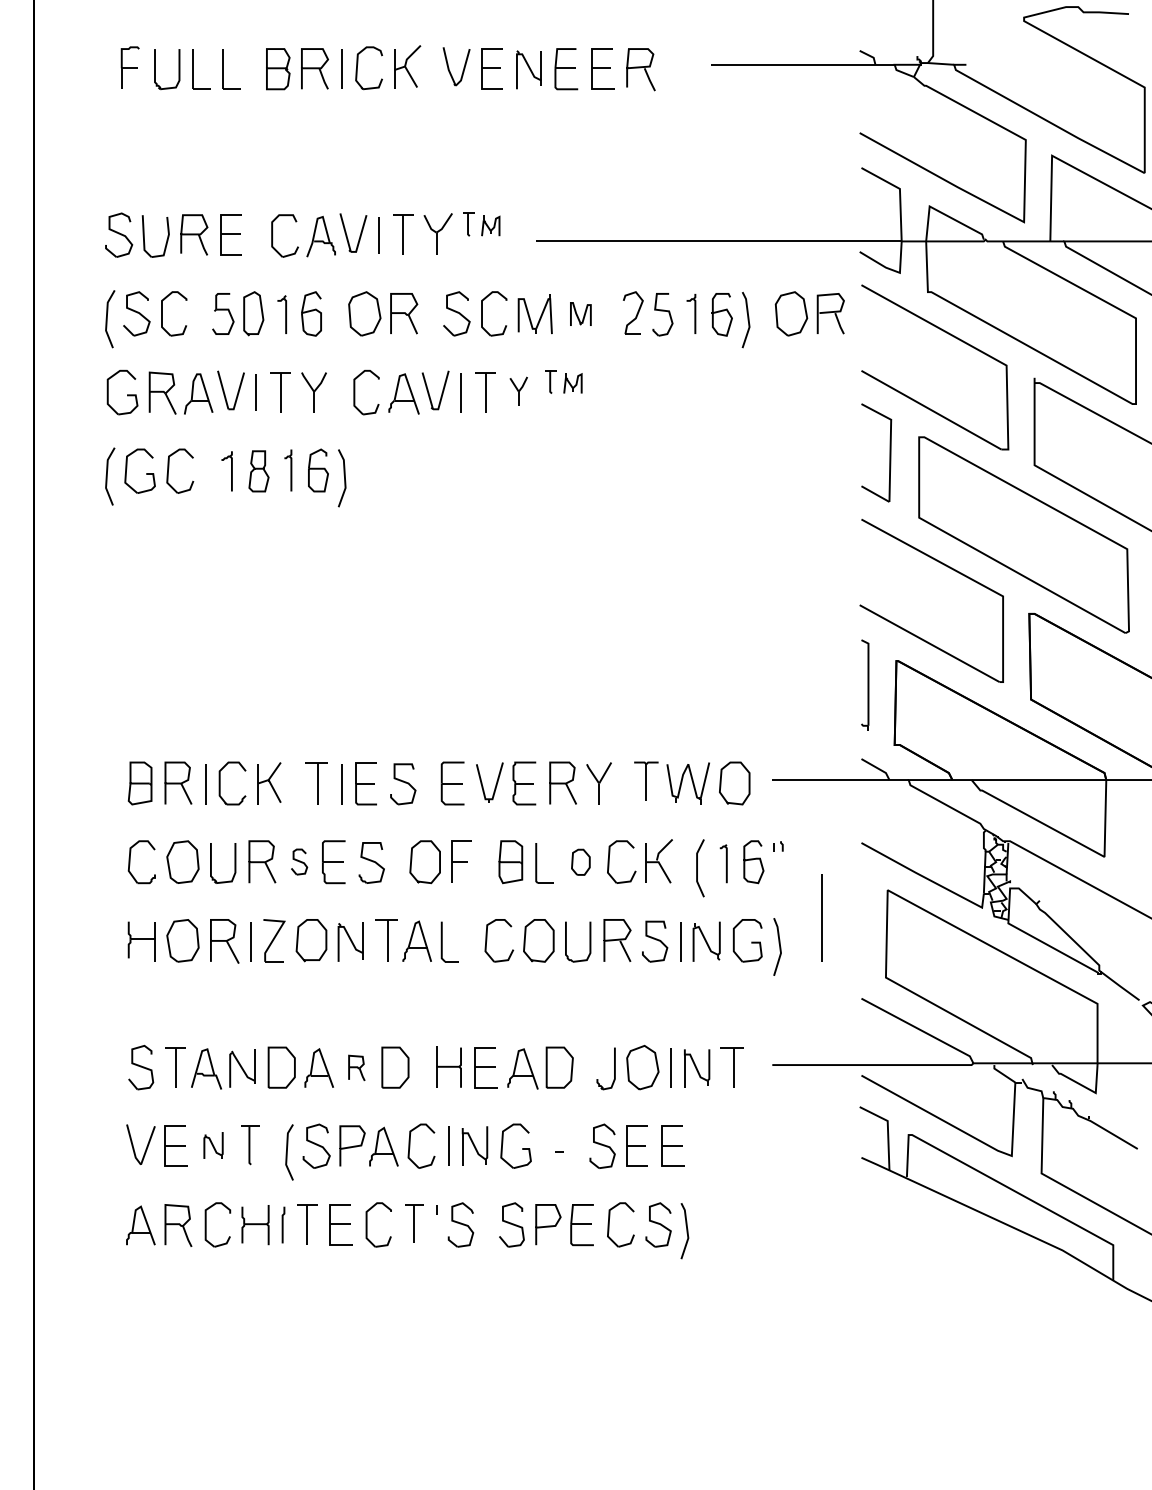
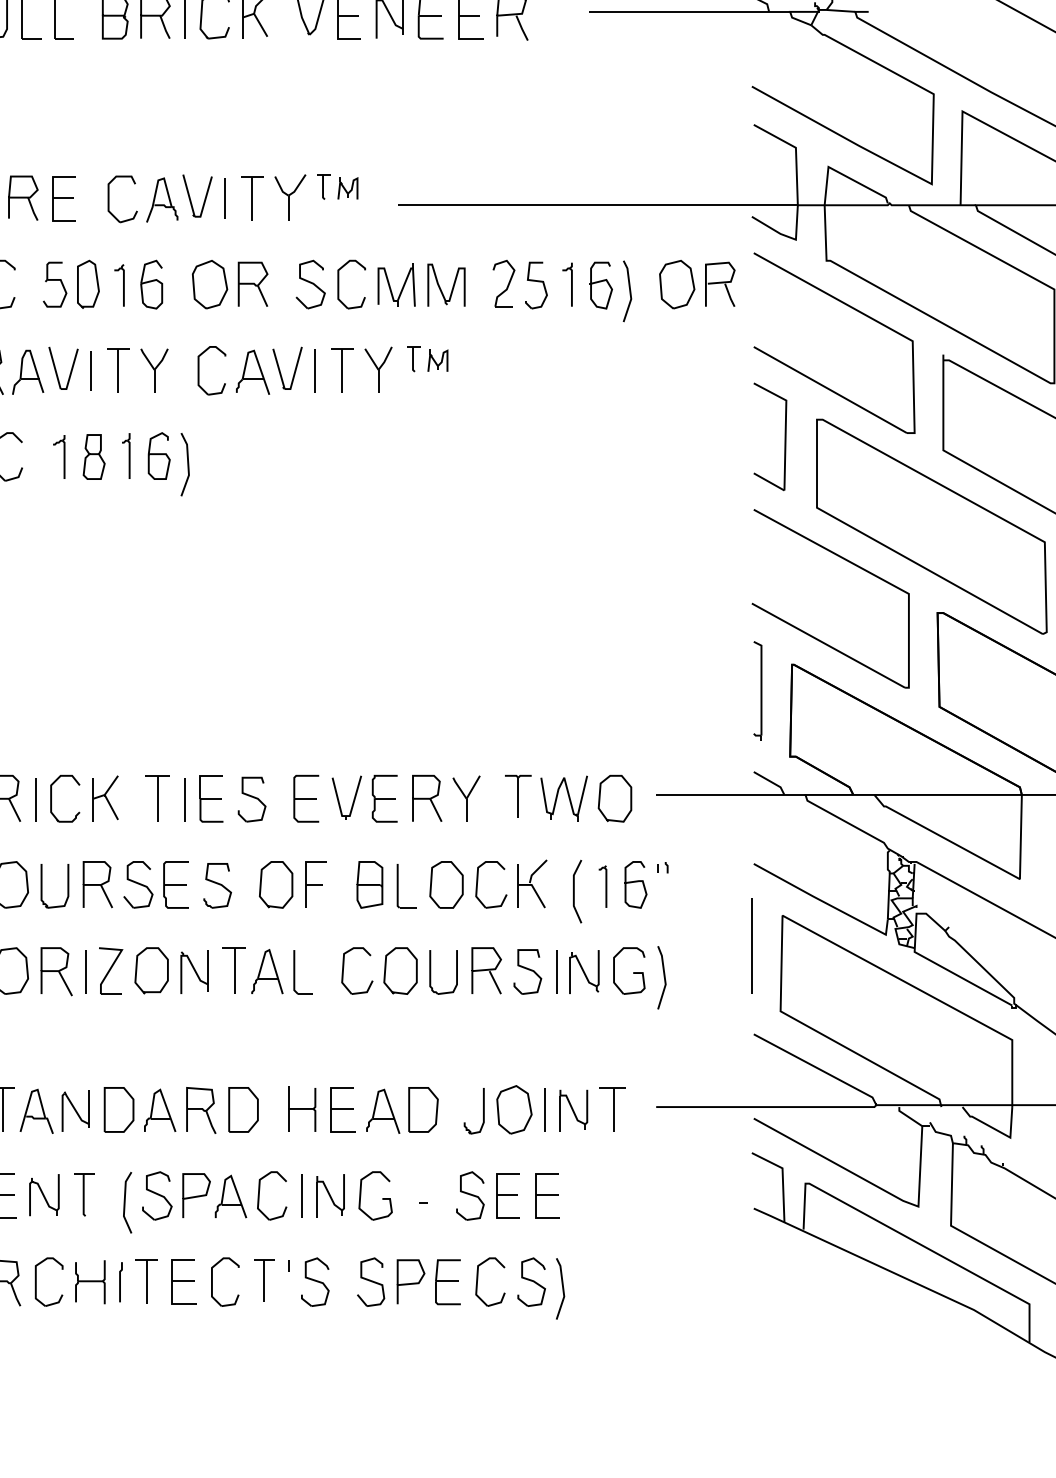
part: (580, 313) -> (446, 284), size x1.67
part: (518, 391) -> (378, 369), size x1.43
part: (299, 861) -> (138, 884), size x1.67
part: (580, 862) -> (446, 885), size x1.67
line: (821, 917) -> (751, 945), moved
part: (356, 1067) -> (200, 1109), size x1.67
part: (213, 1145) -> (44, 1195), size x1.43

